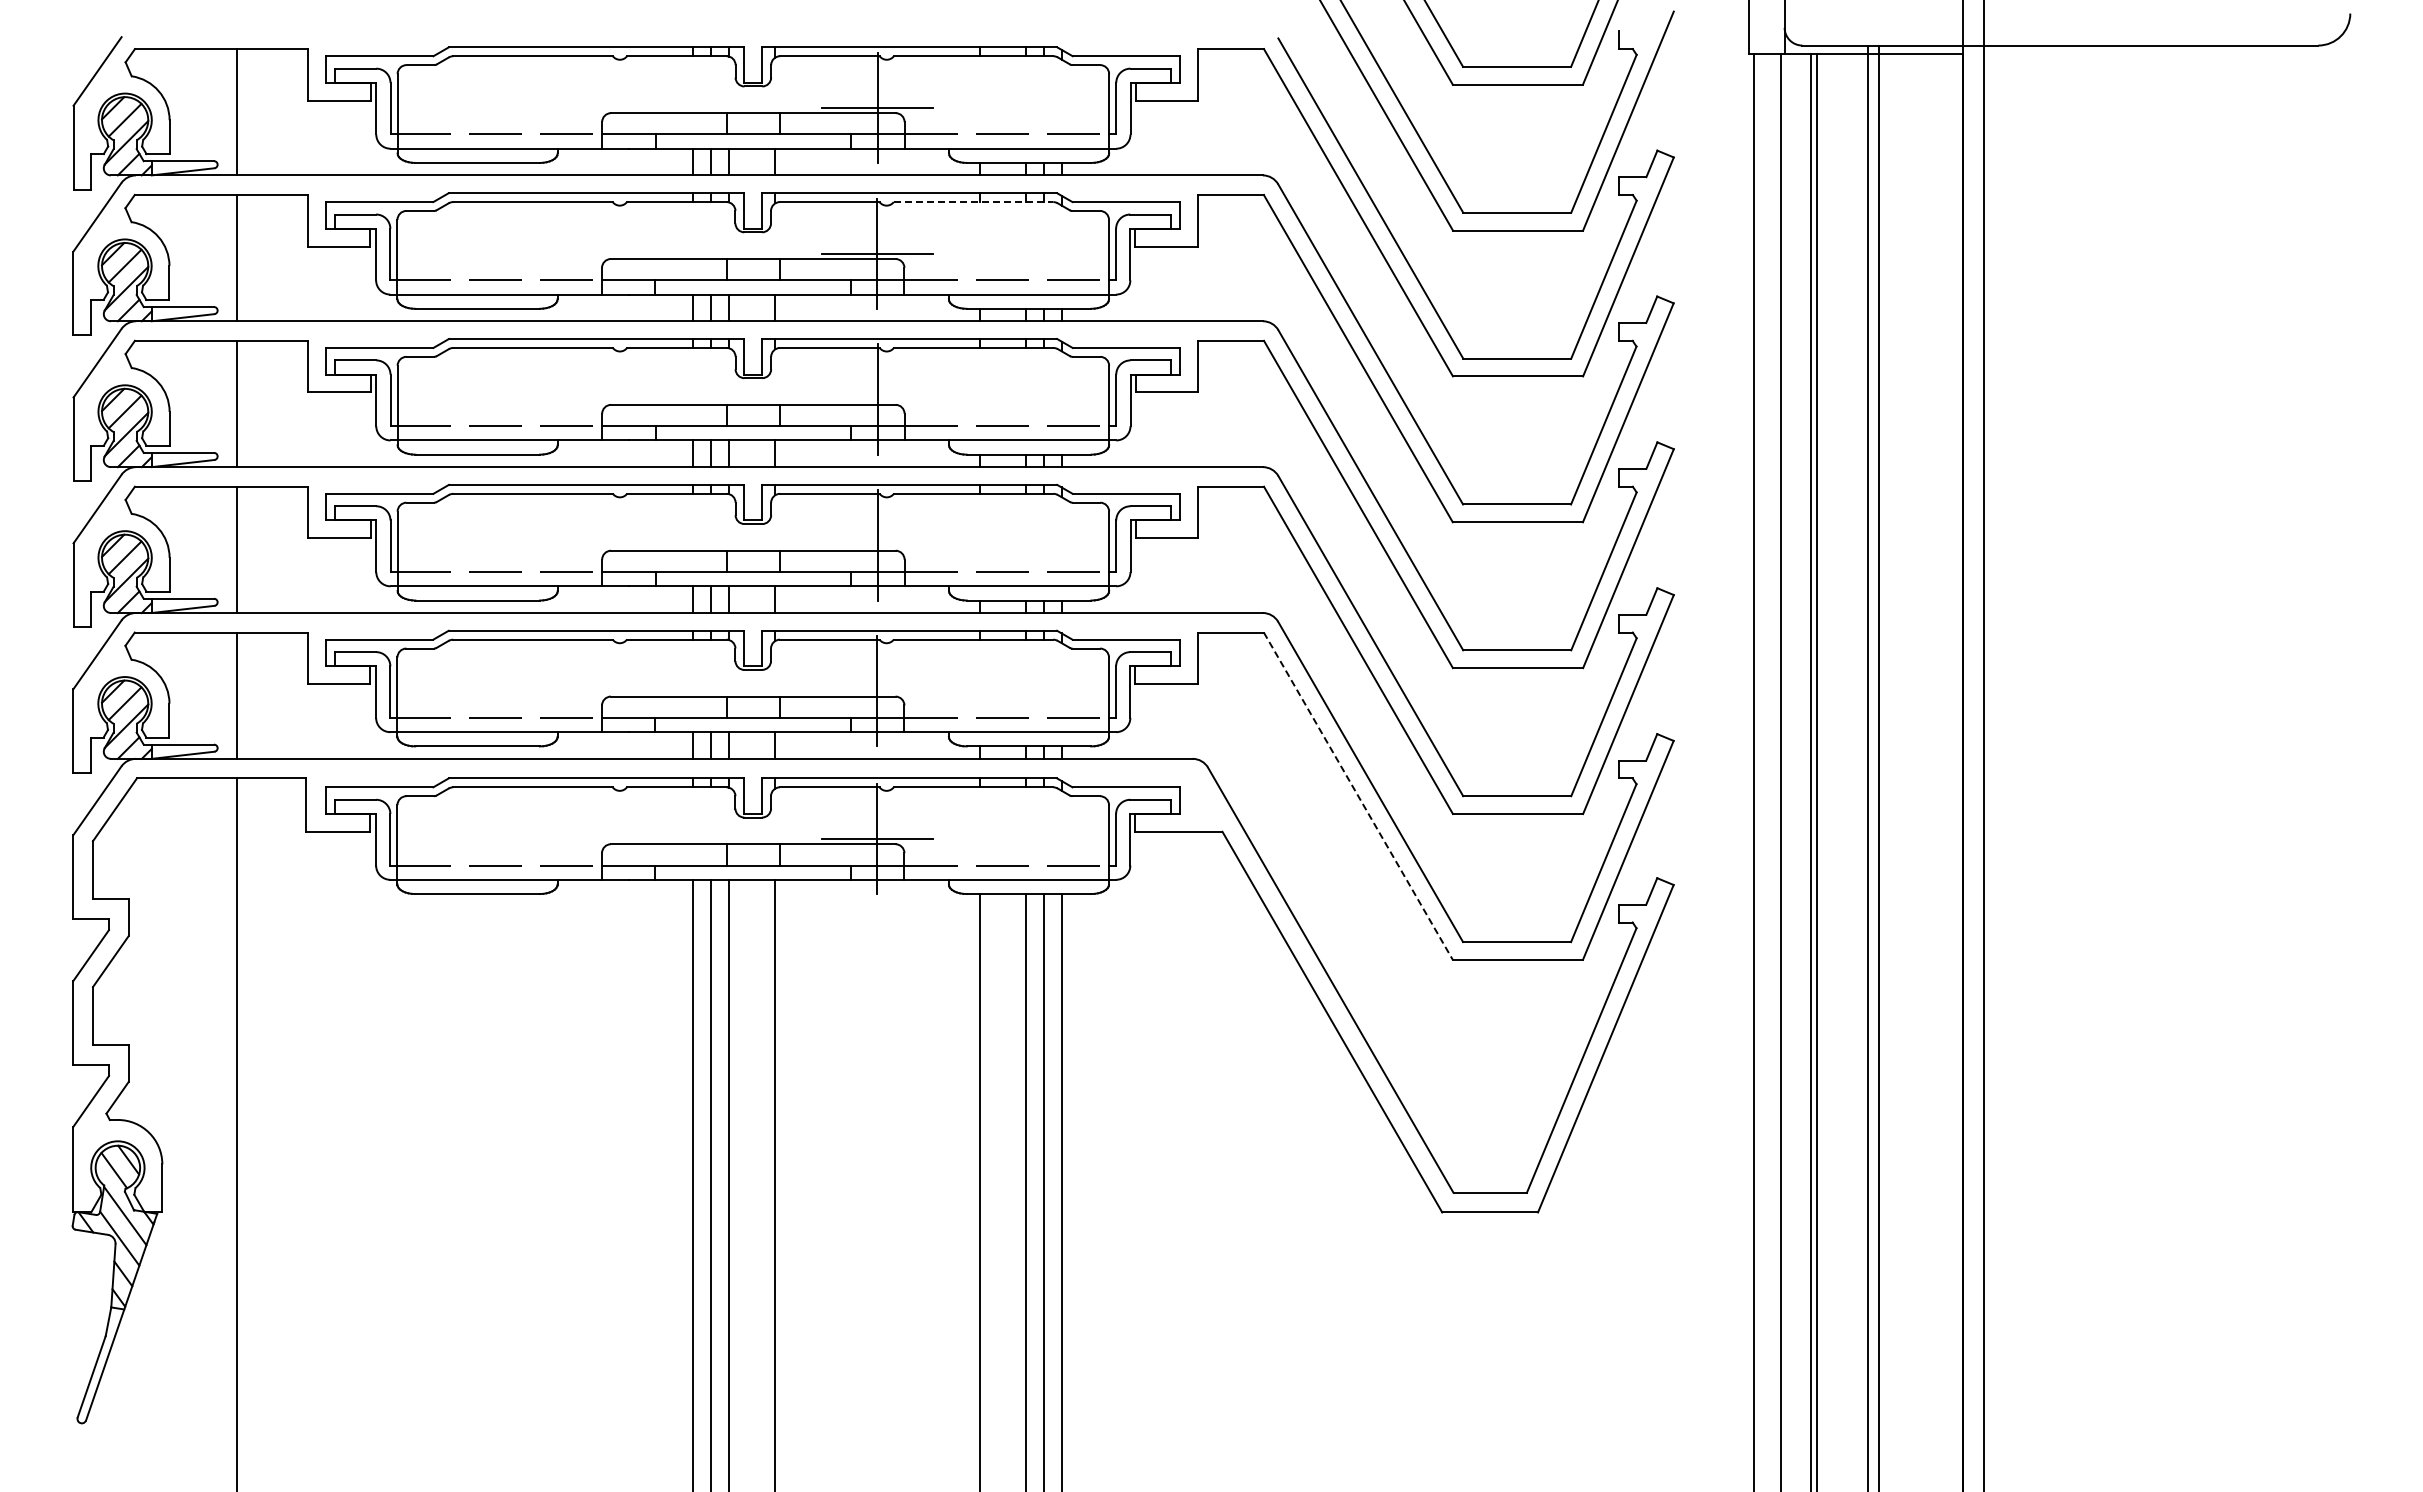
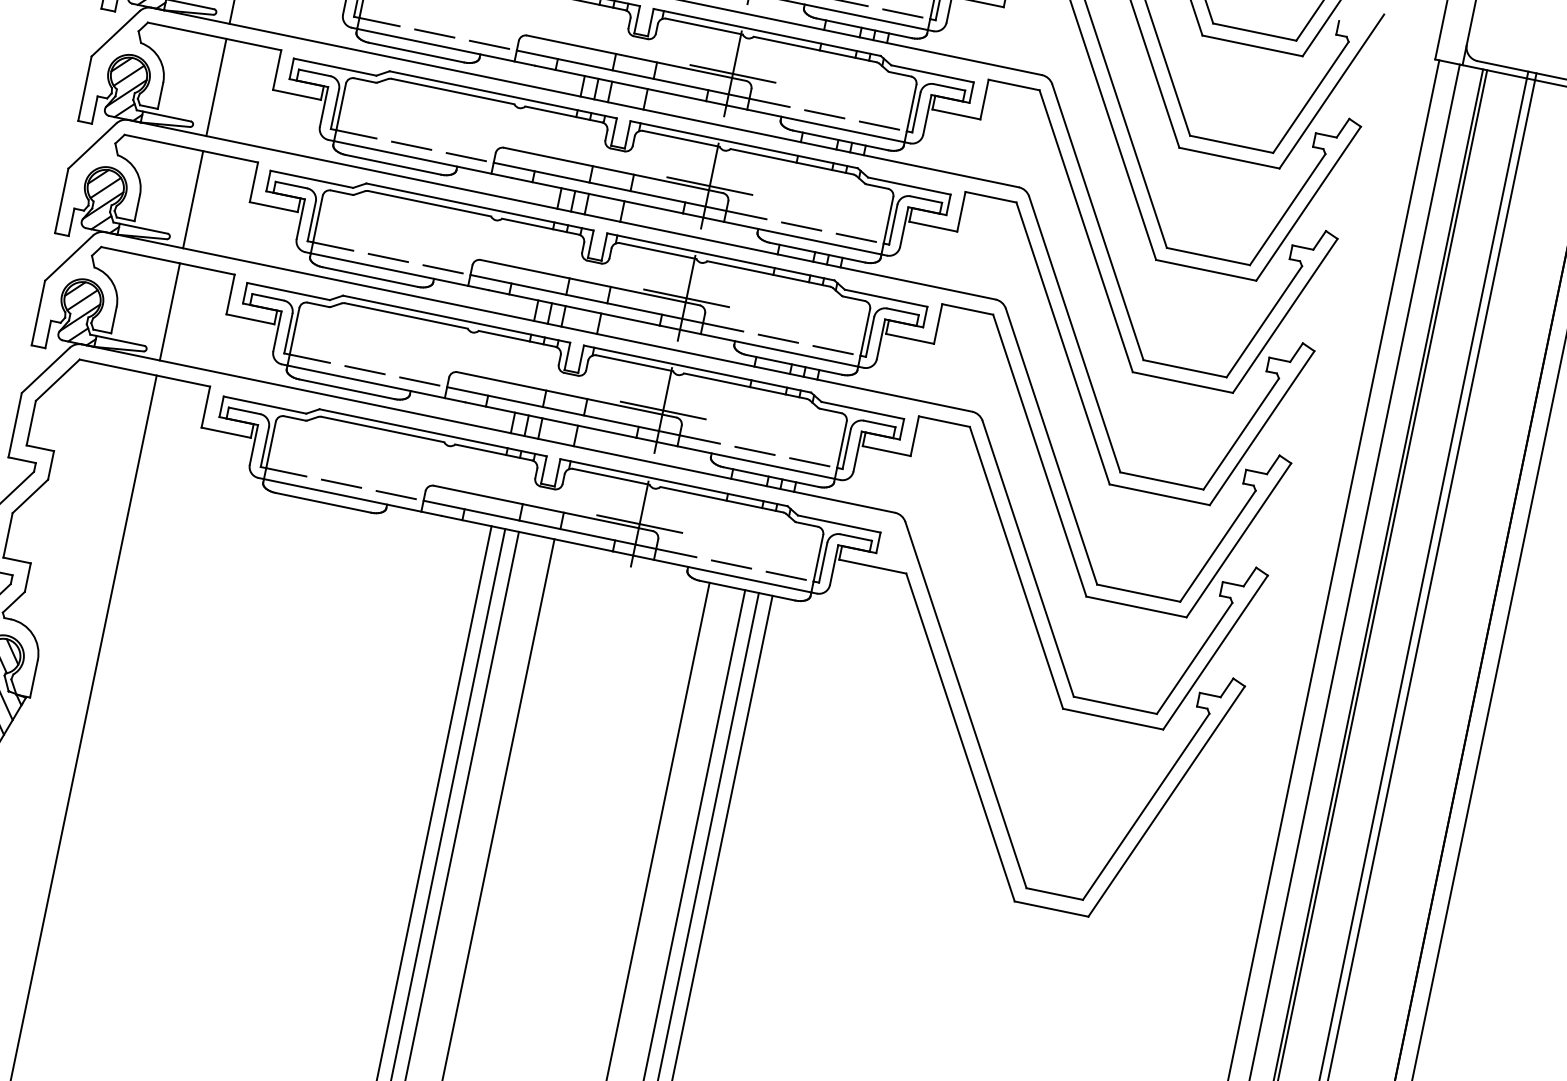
line: (973, 202) -> (815, 49), dashed -> solid
line: (877, 399) -> (709, 186), added
line: (877, 545) -> (686, 298), added
line: (877, 691) -> (663, 410), added
line: (1358, 796) -> (1016, 568), dashed -> solid

